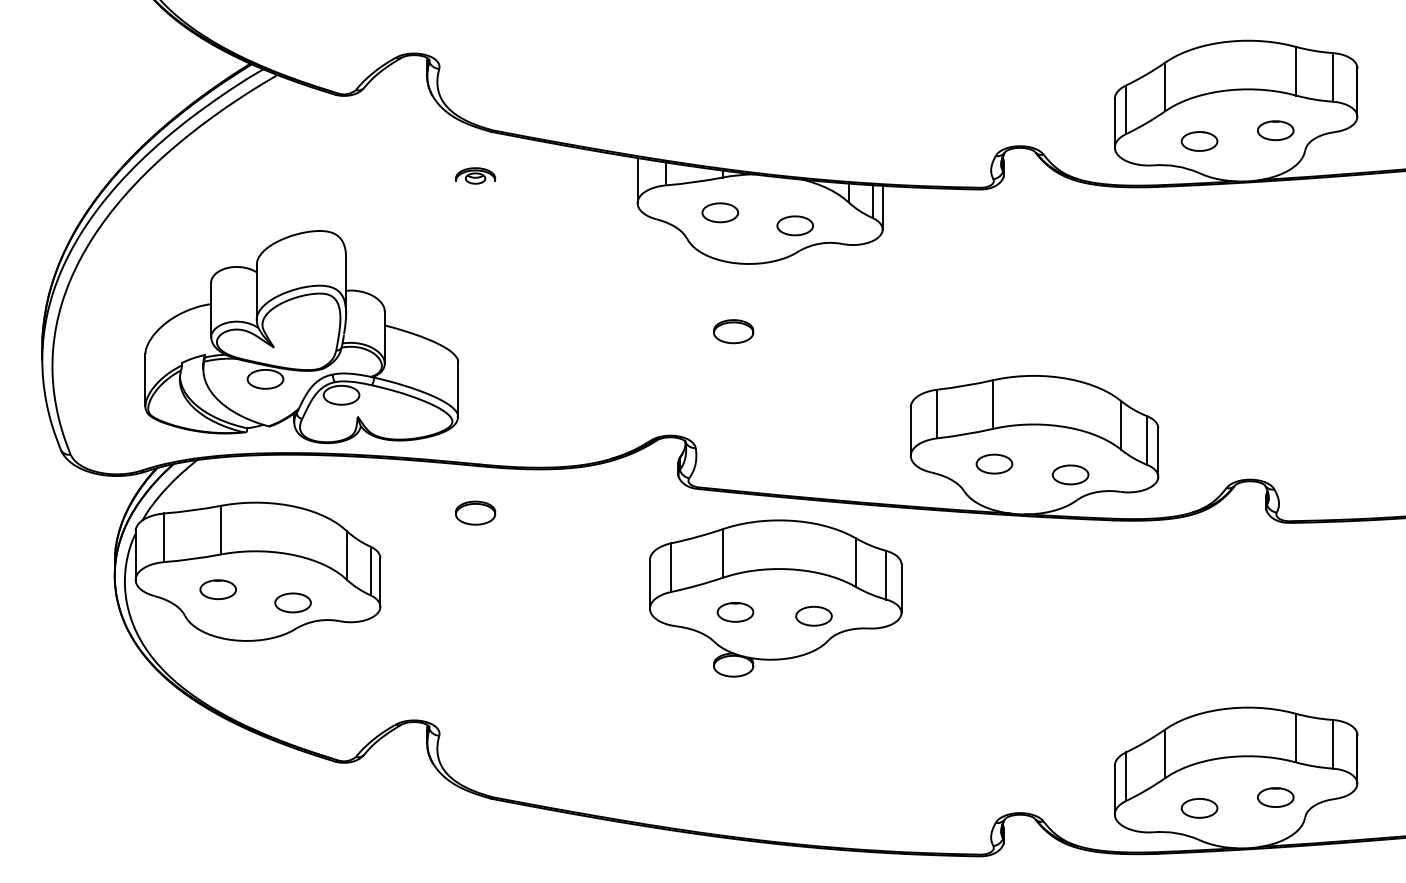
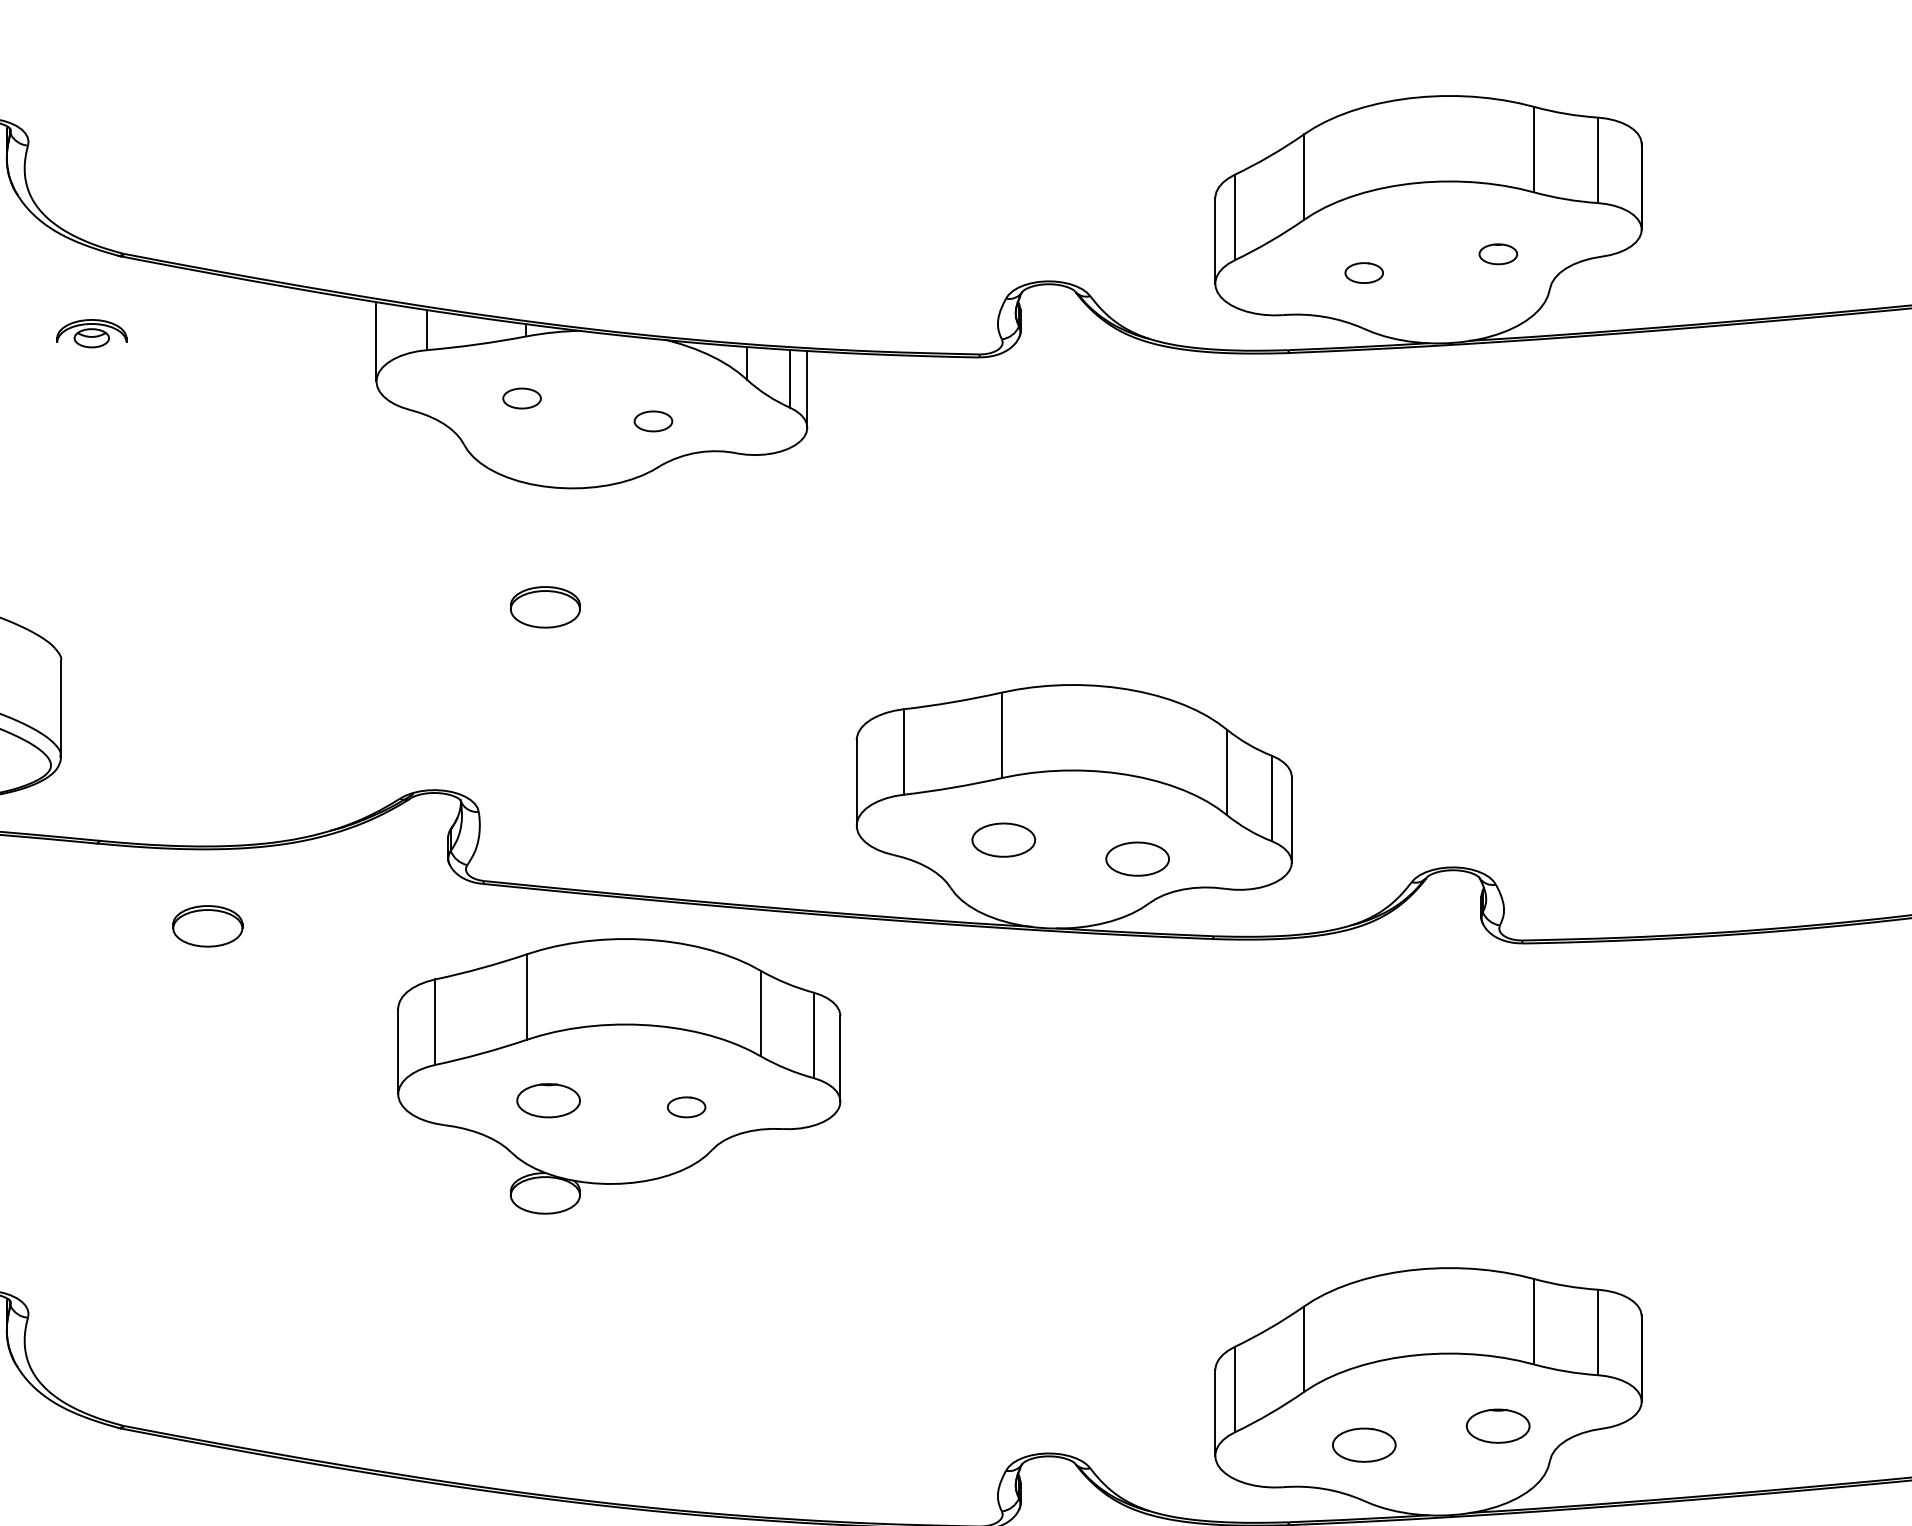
part: (1275, 130) -> (1497, 253), size x0.6
part: (1199, 141) -> (1364, 273), size x0.6
part: (720, 212) -> (522, 397), size x0.6
part: (794, 225) -> (652, 420), size x0.6
part: (475, 512) -> (207, 925), moved
part: (813, 615) -> (685, 1106), size x0.6

